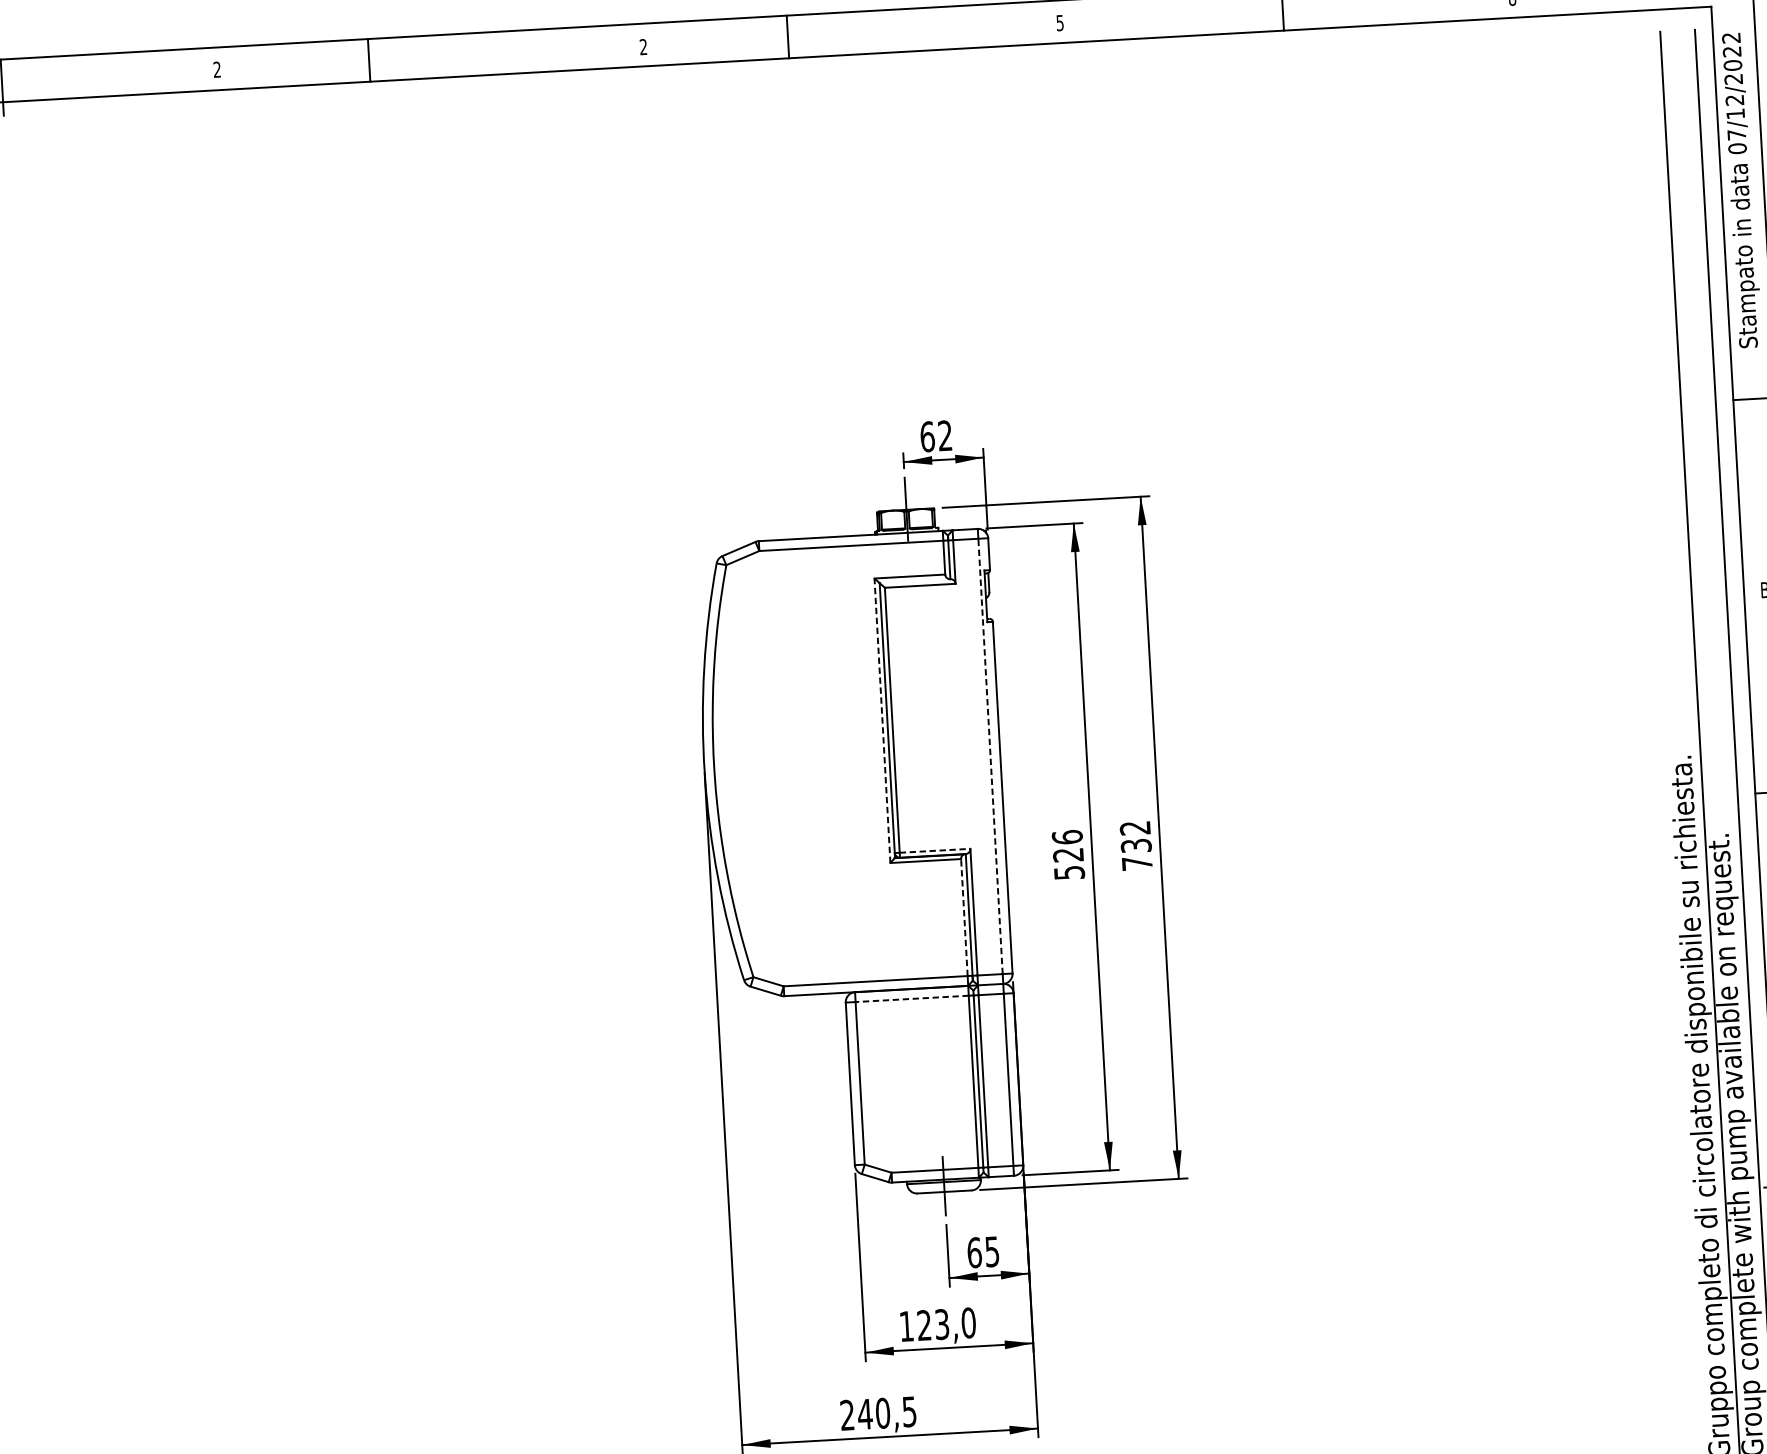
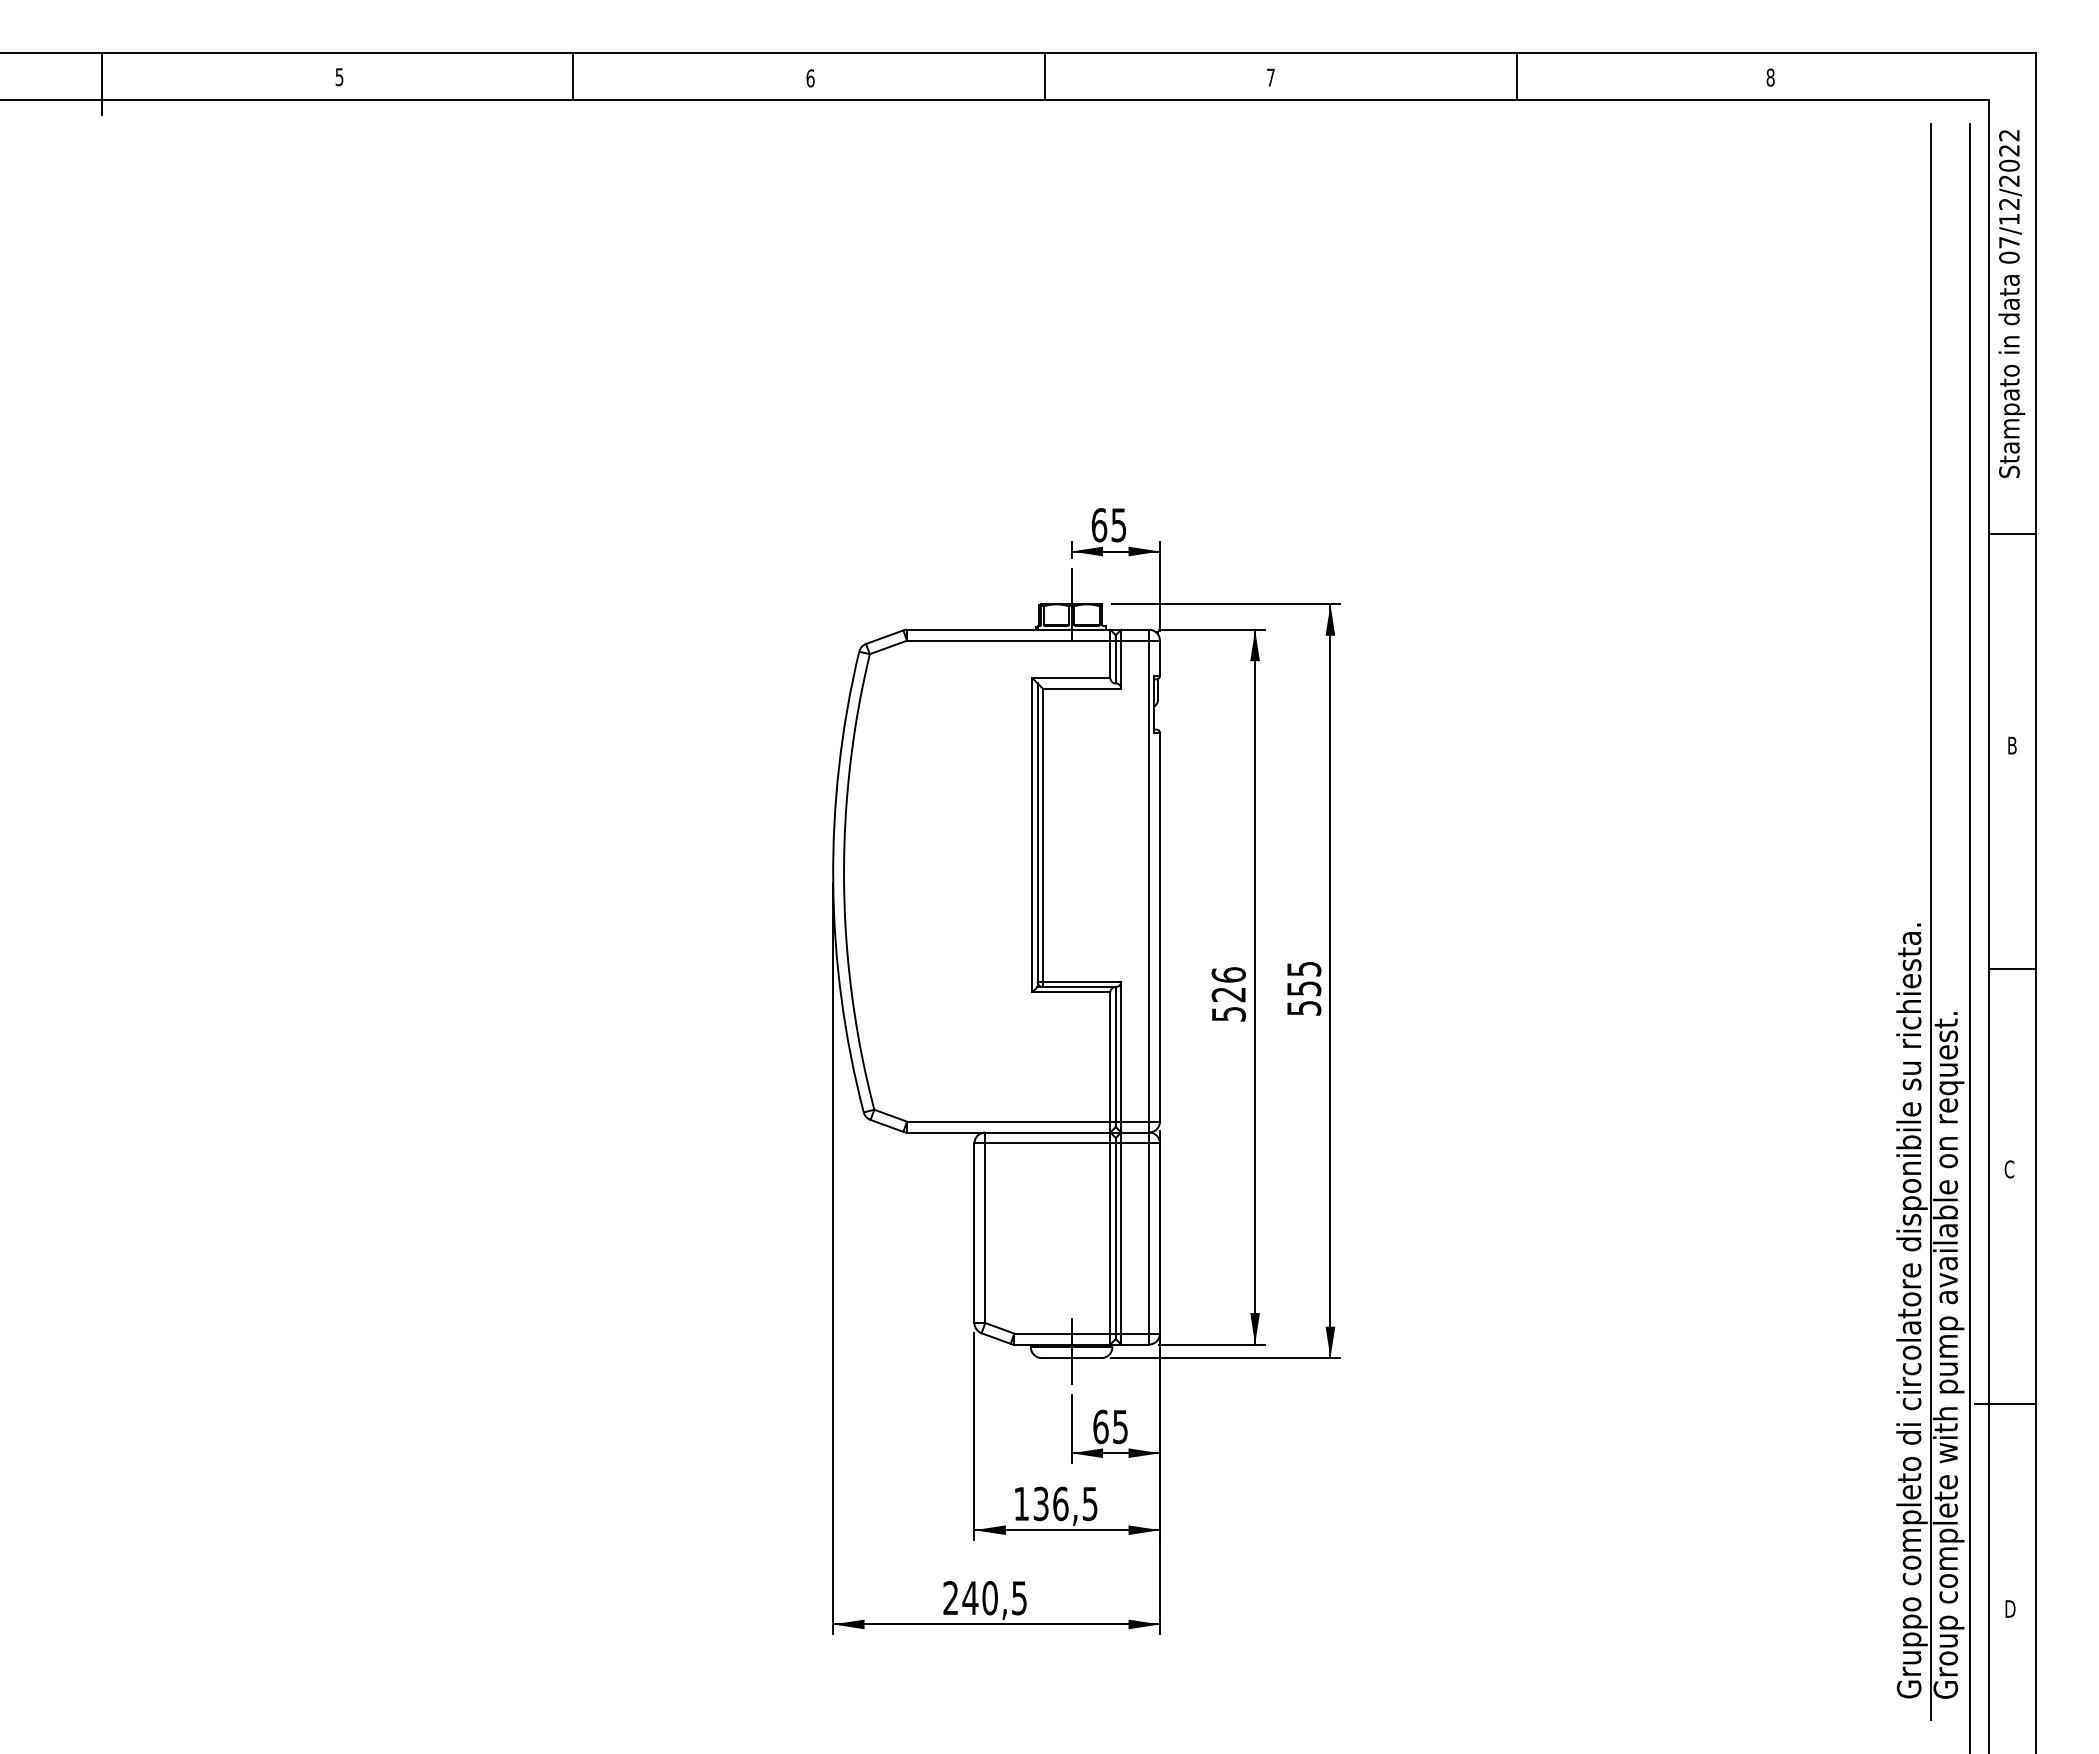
text: (1059, 22) -> (1270, 77), 5 -> 7
line: (788, 36) -> (1045, 75), moved
text: (643, 47) -> (810, 78), 2 -> 6
line: (369, 59) -> (573, 75), moved
text: (217, 70) -> (339, 77), 2 -> 5
text: (944, 436) -> (1118, 525), 62 -> 65
line: (882, 720) -> (1032, 834), dashed -> solid
line: (990, 756) -> (1149, 881), dashed -> solid
text: (1136, 845) -> (1304, 988), 732 -> 555
line: (935, 850) -> (1082, 981), dashed -> solid
line: (964, 917) -> (1110, 1057), dashed -> solid
line: (911, 998) -> (1047, 1143), dashed -> solid
text: (946, 1323) -> (1065, 1503), 123,0 -> 136,5

